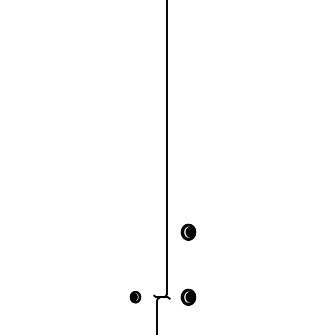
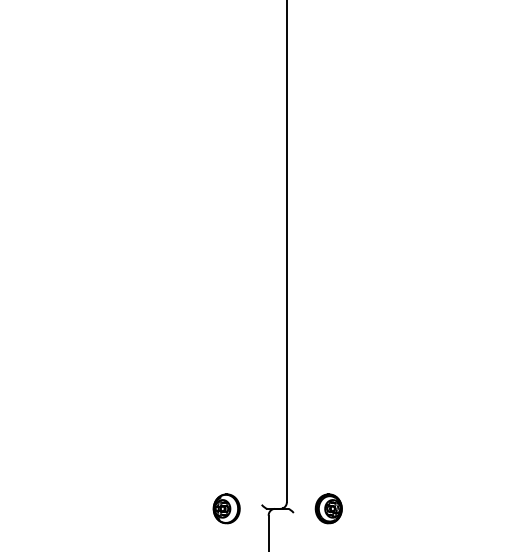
part: (188, 231) -> (328, 381), removed
part: (135, 296) -> (226, 507), size x1.43

